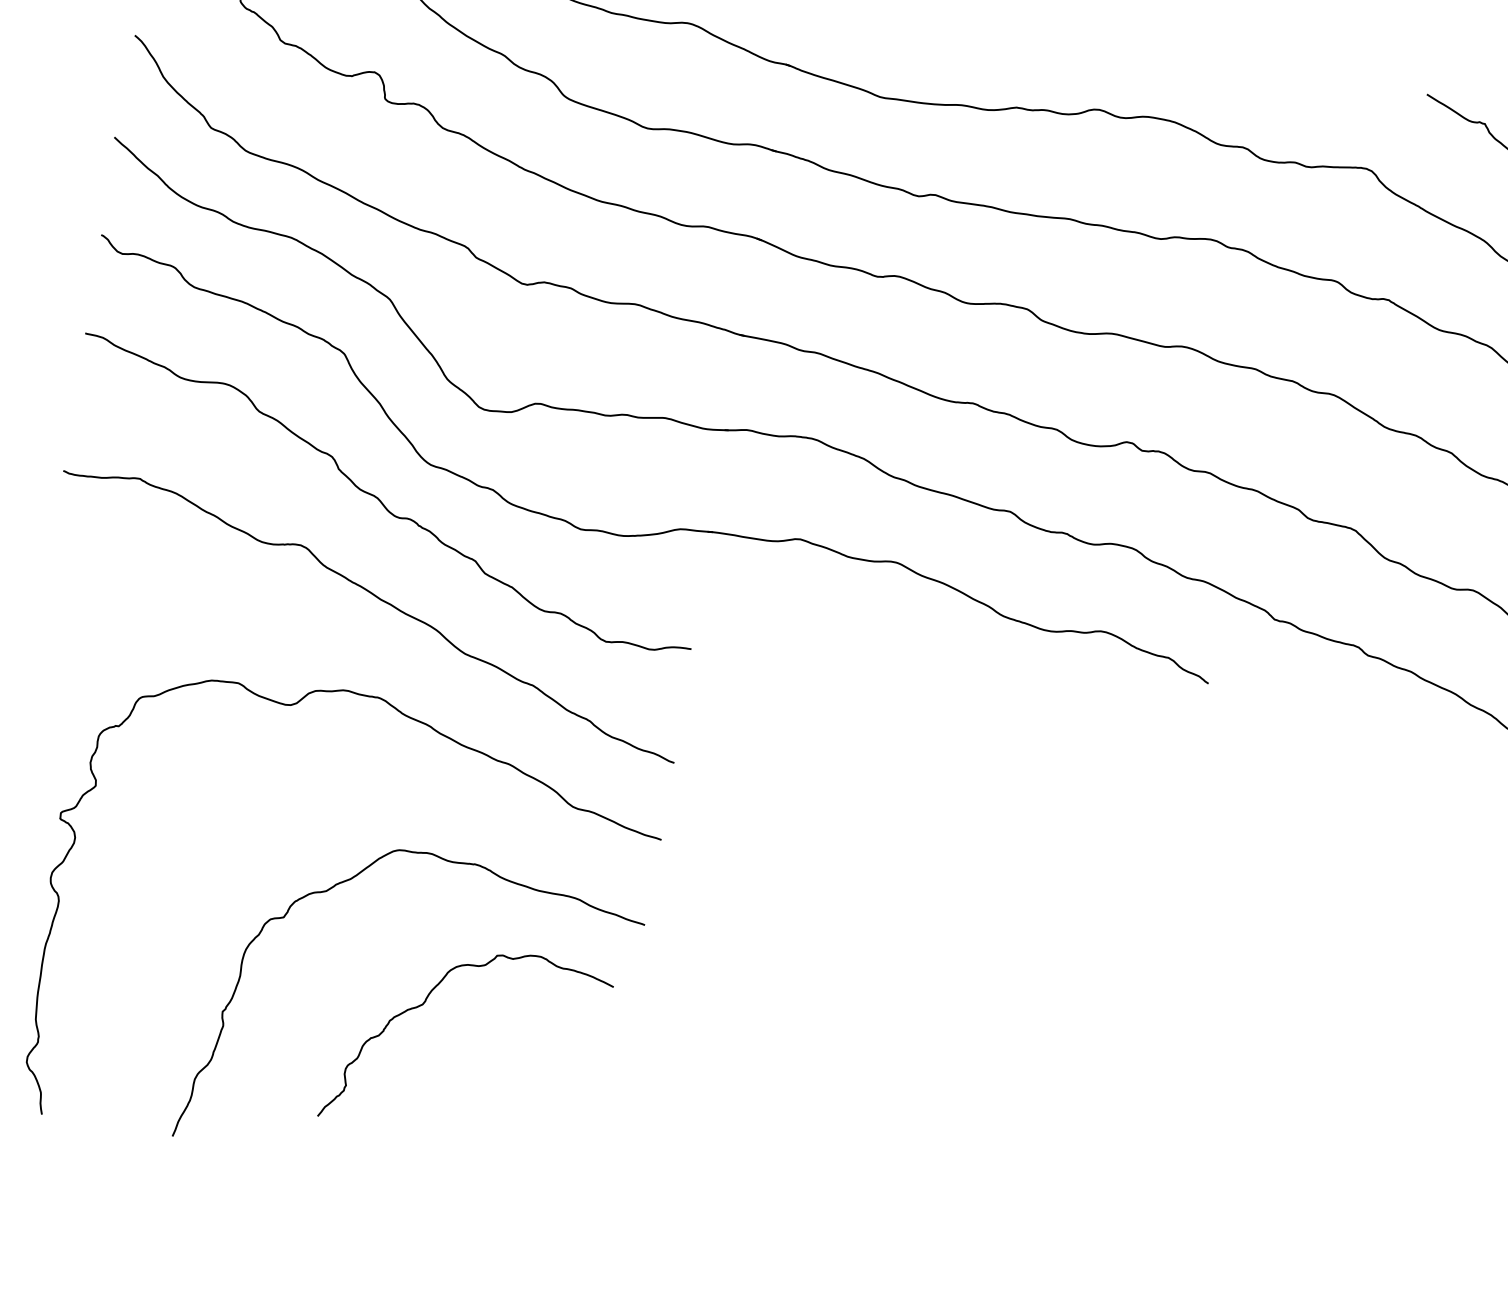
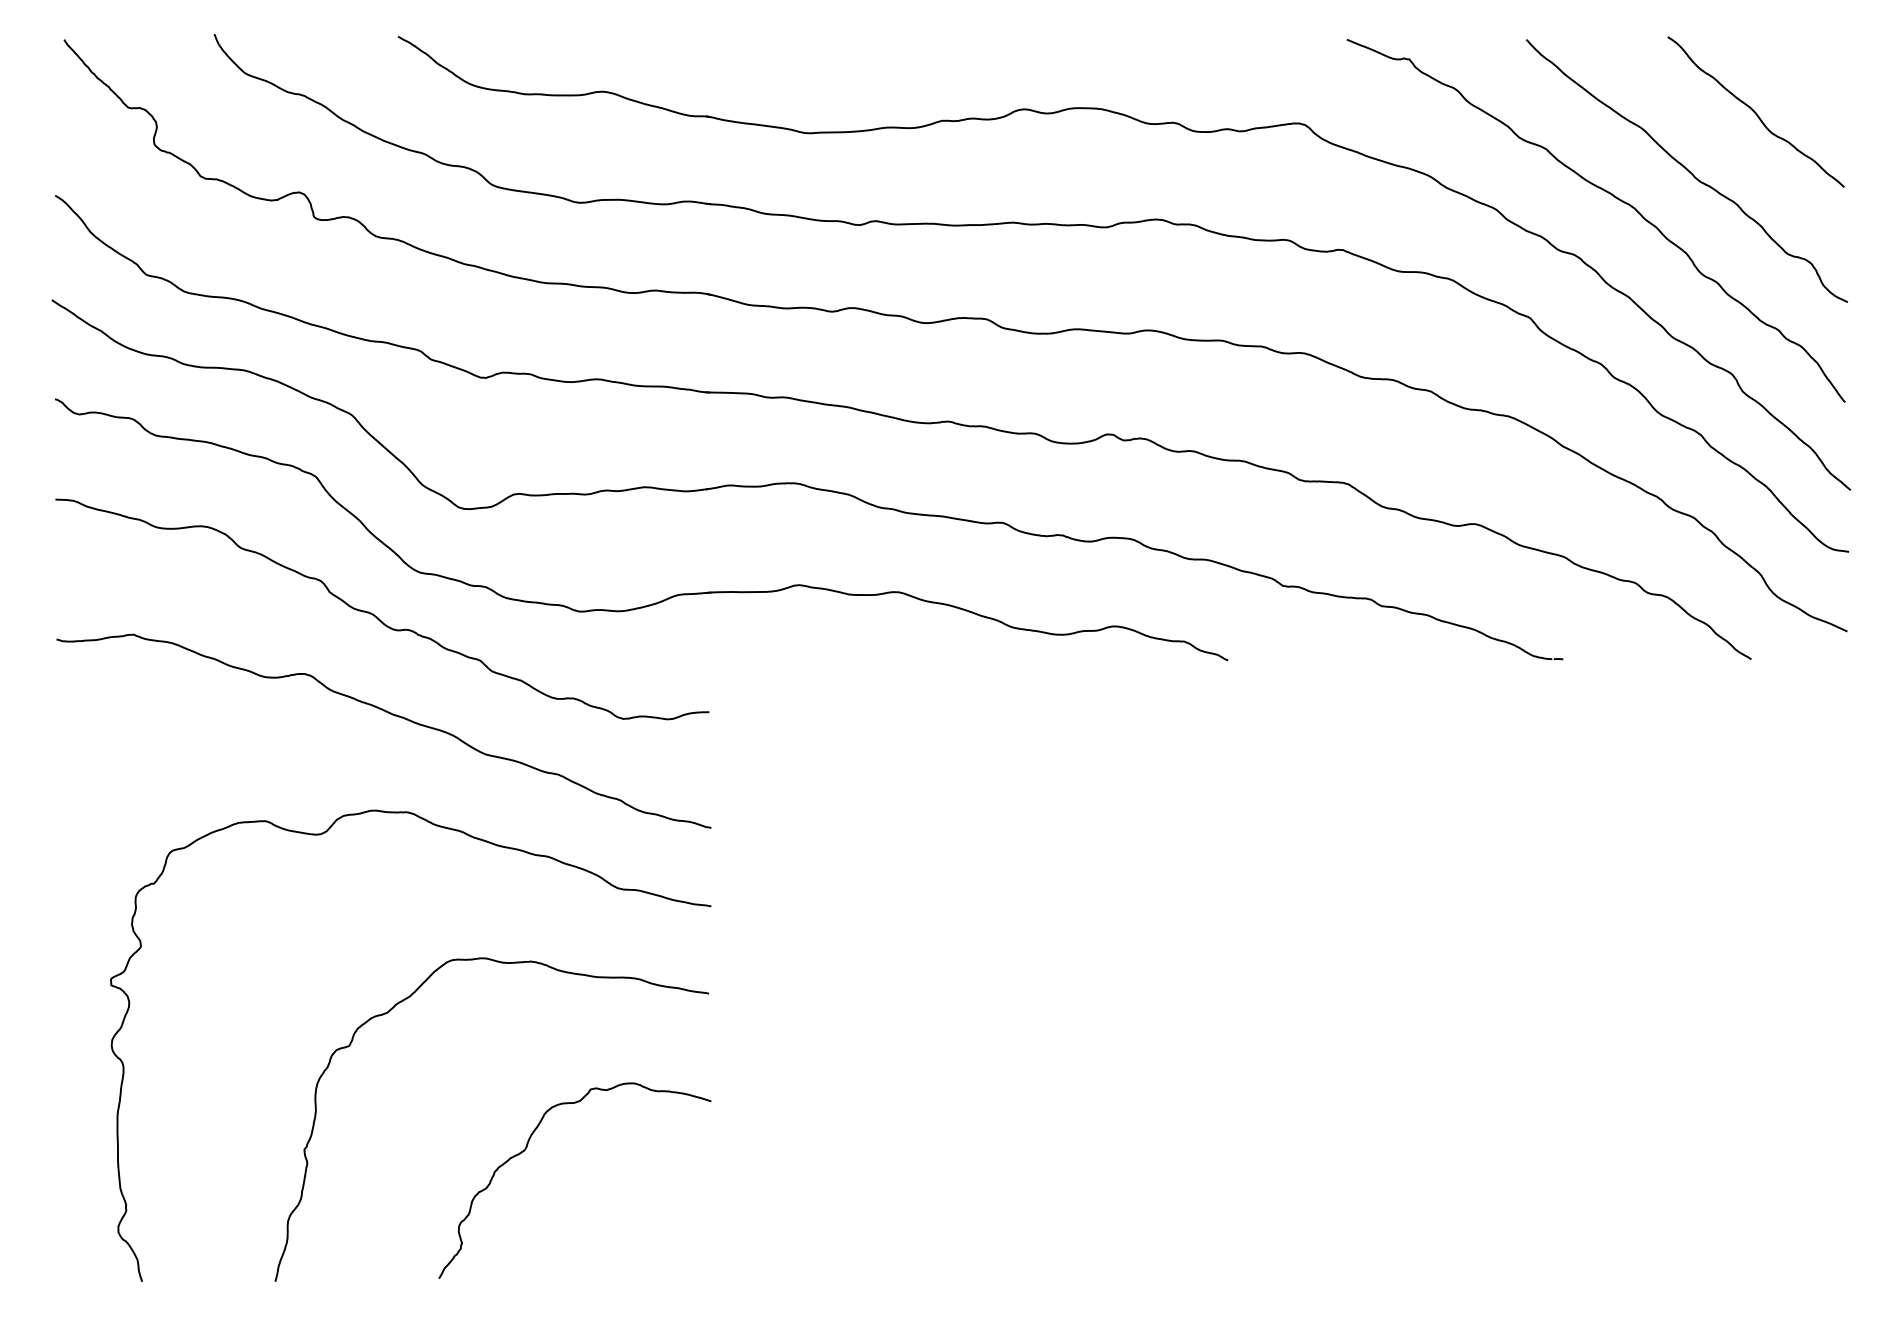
curve: (424, 1004) -> (526, 1149), moved

